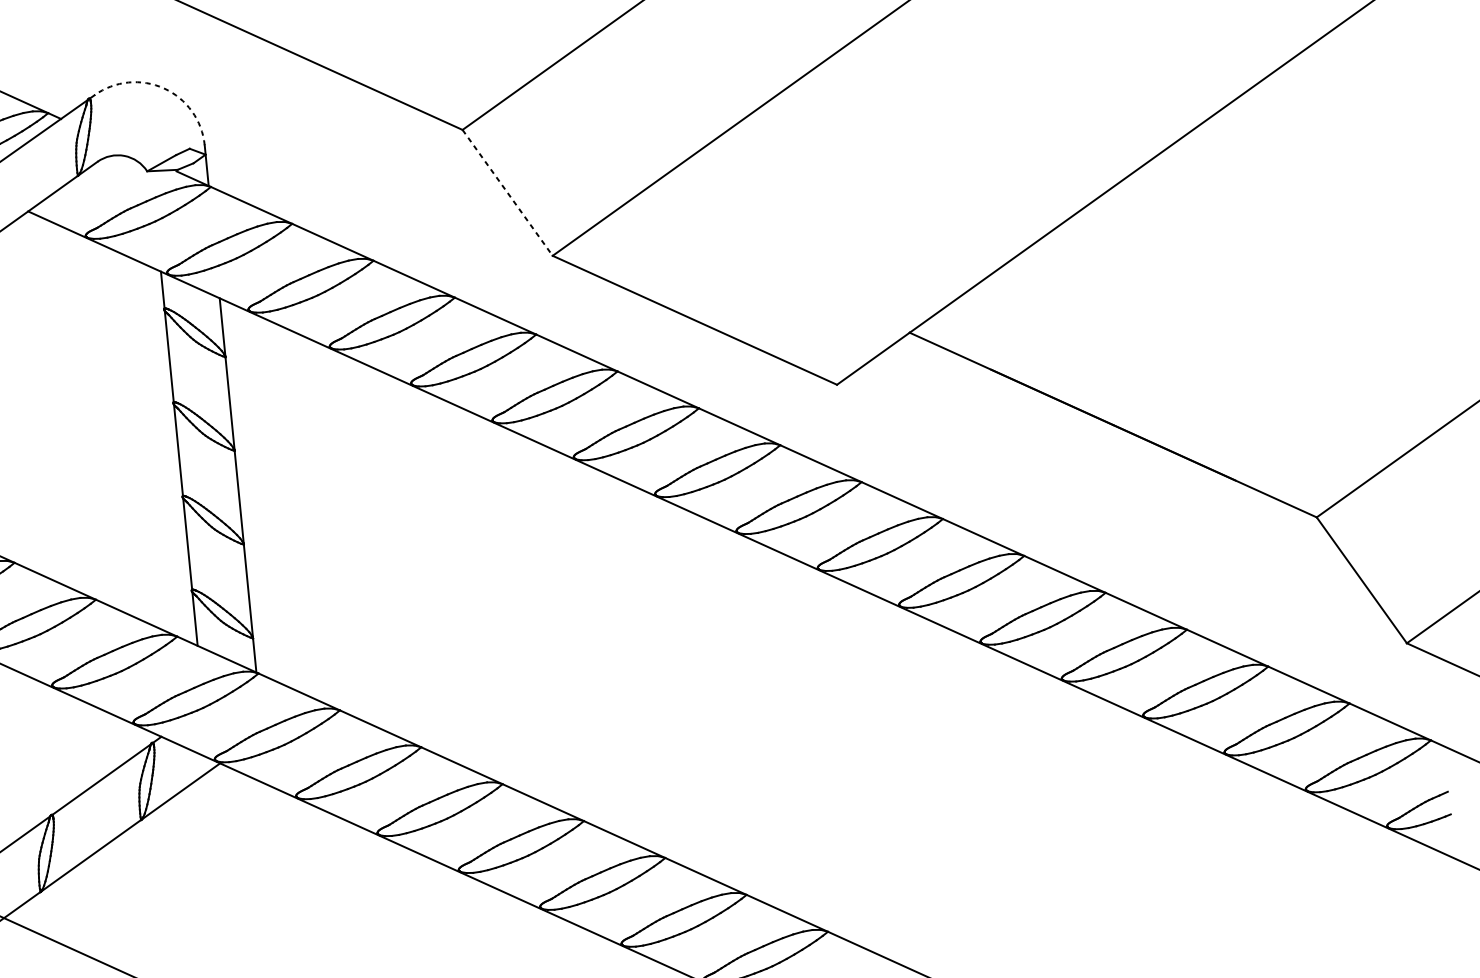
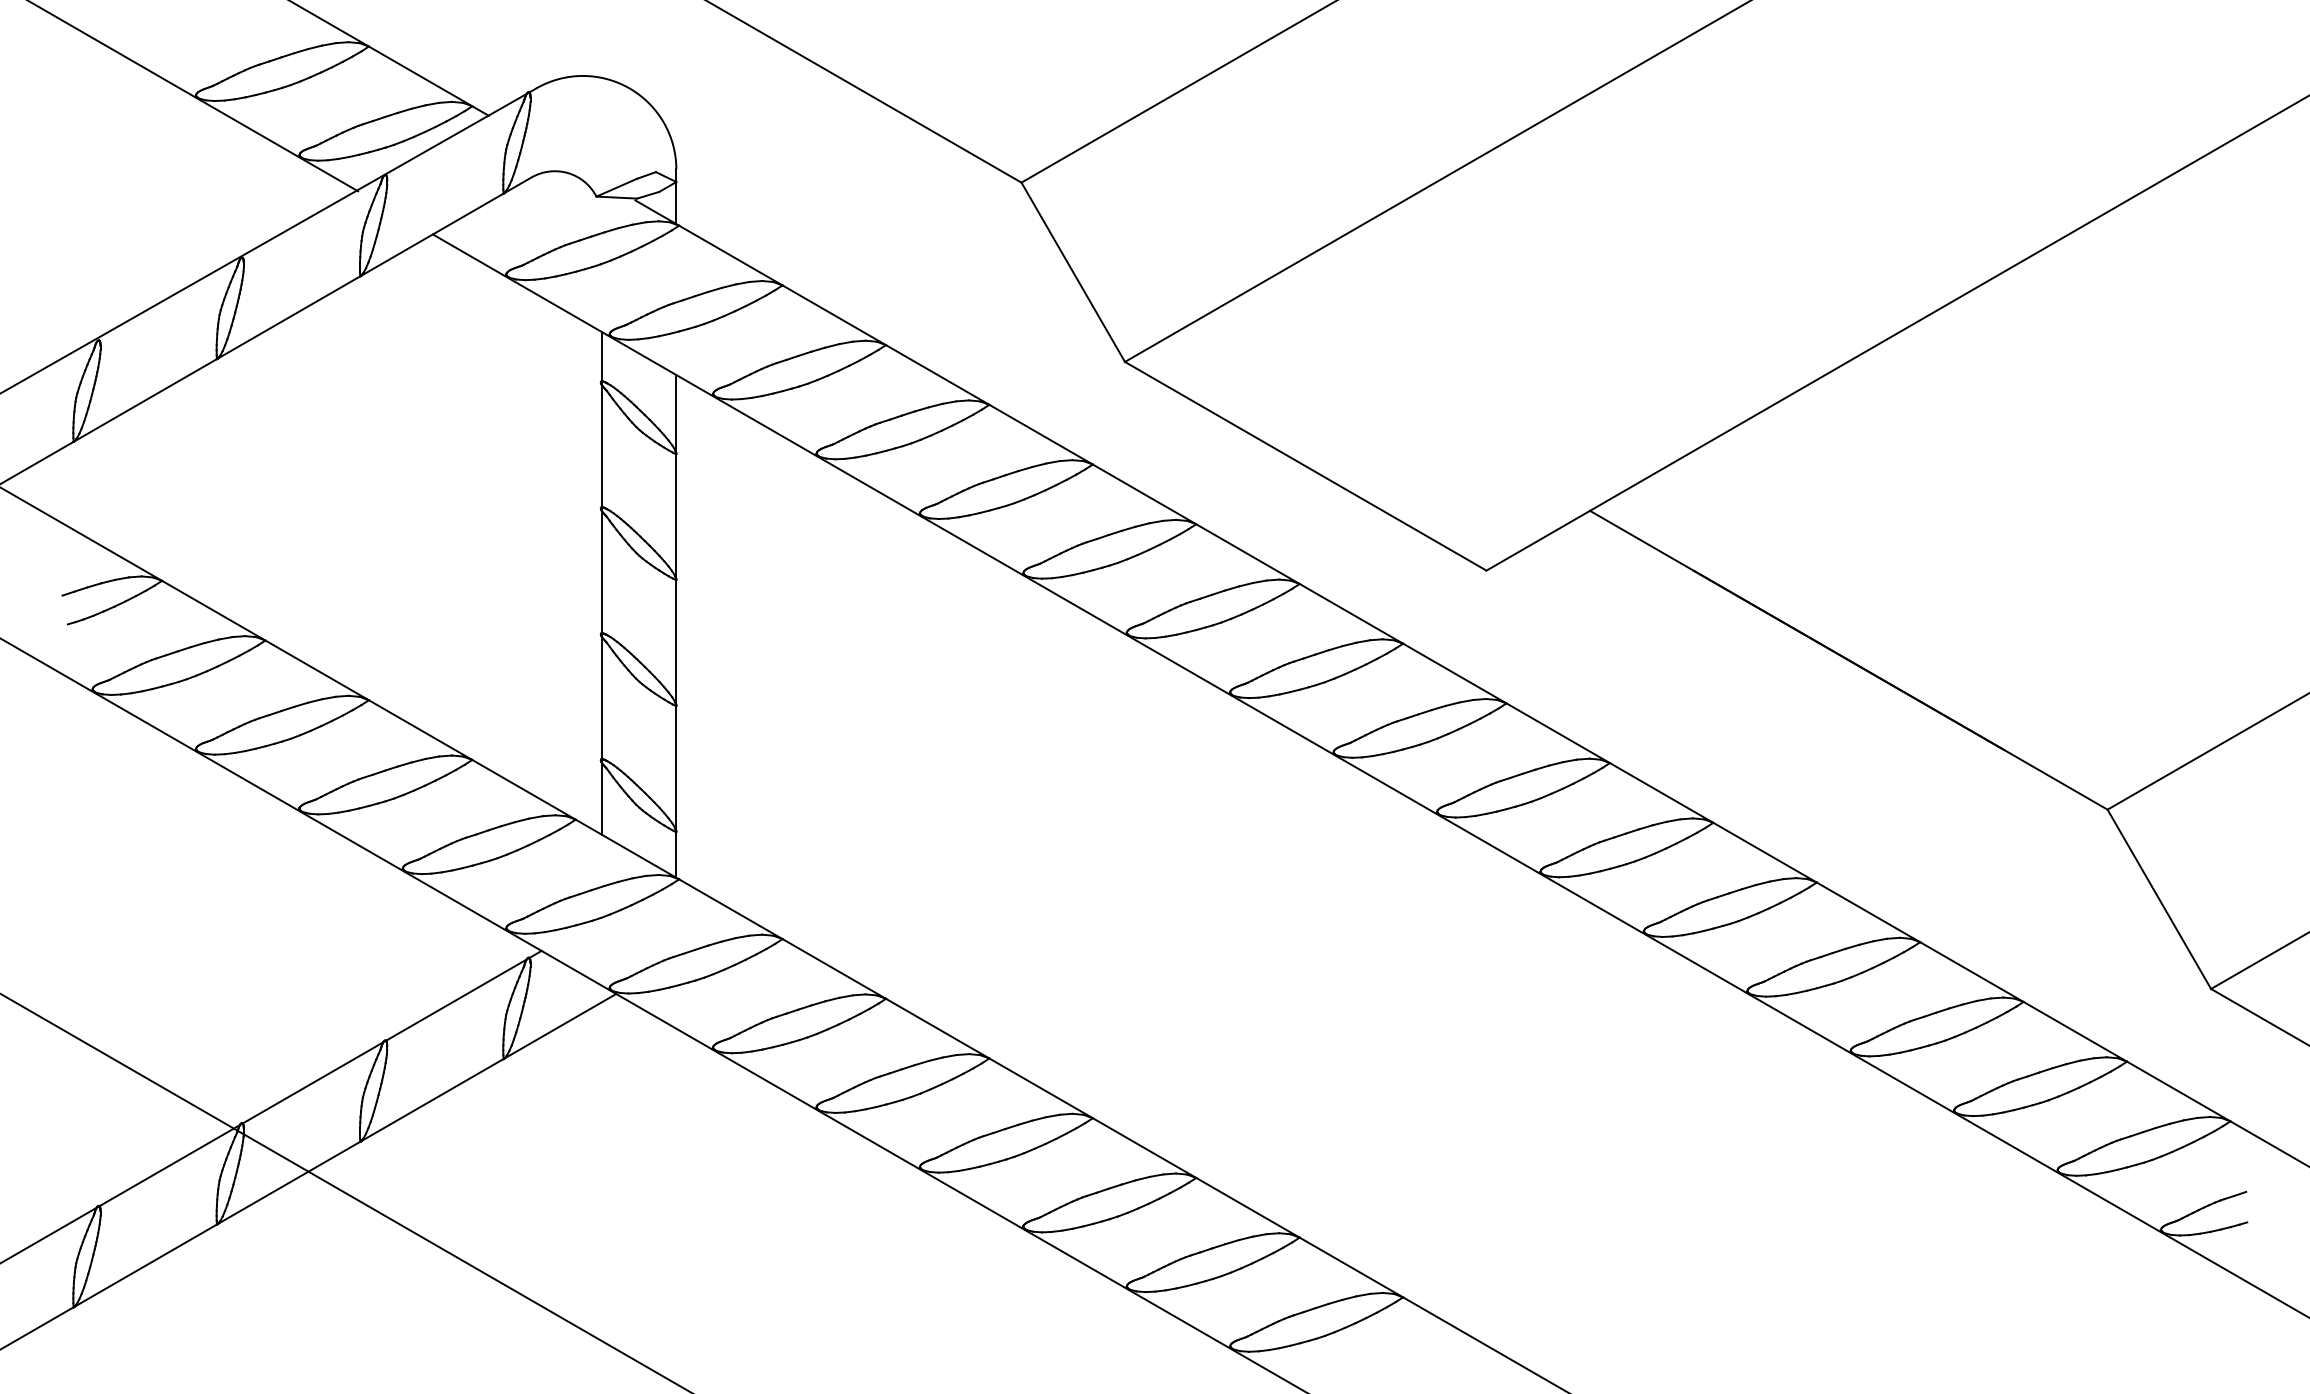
arc: (163, 88) -> (629, 88), dashed -> solid
line: (507, 193) -> (1073, 272), dashed -> solid

